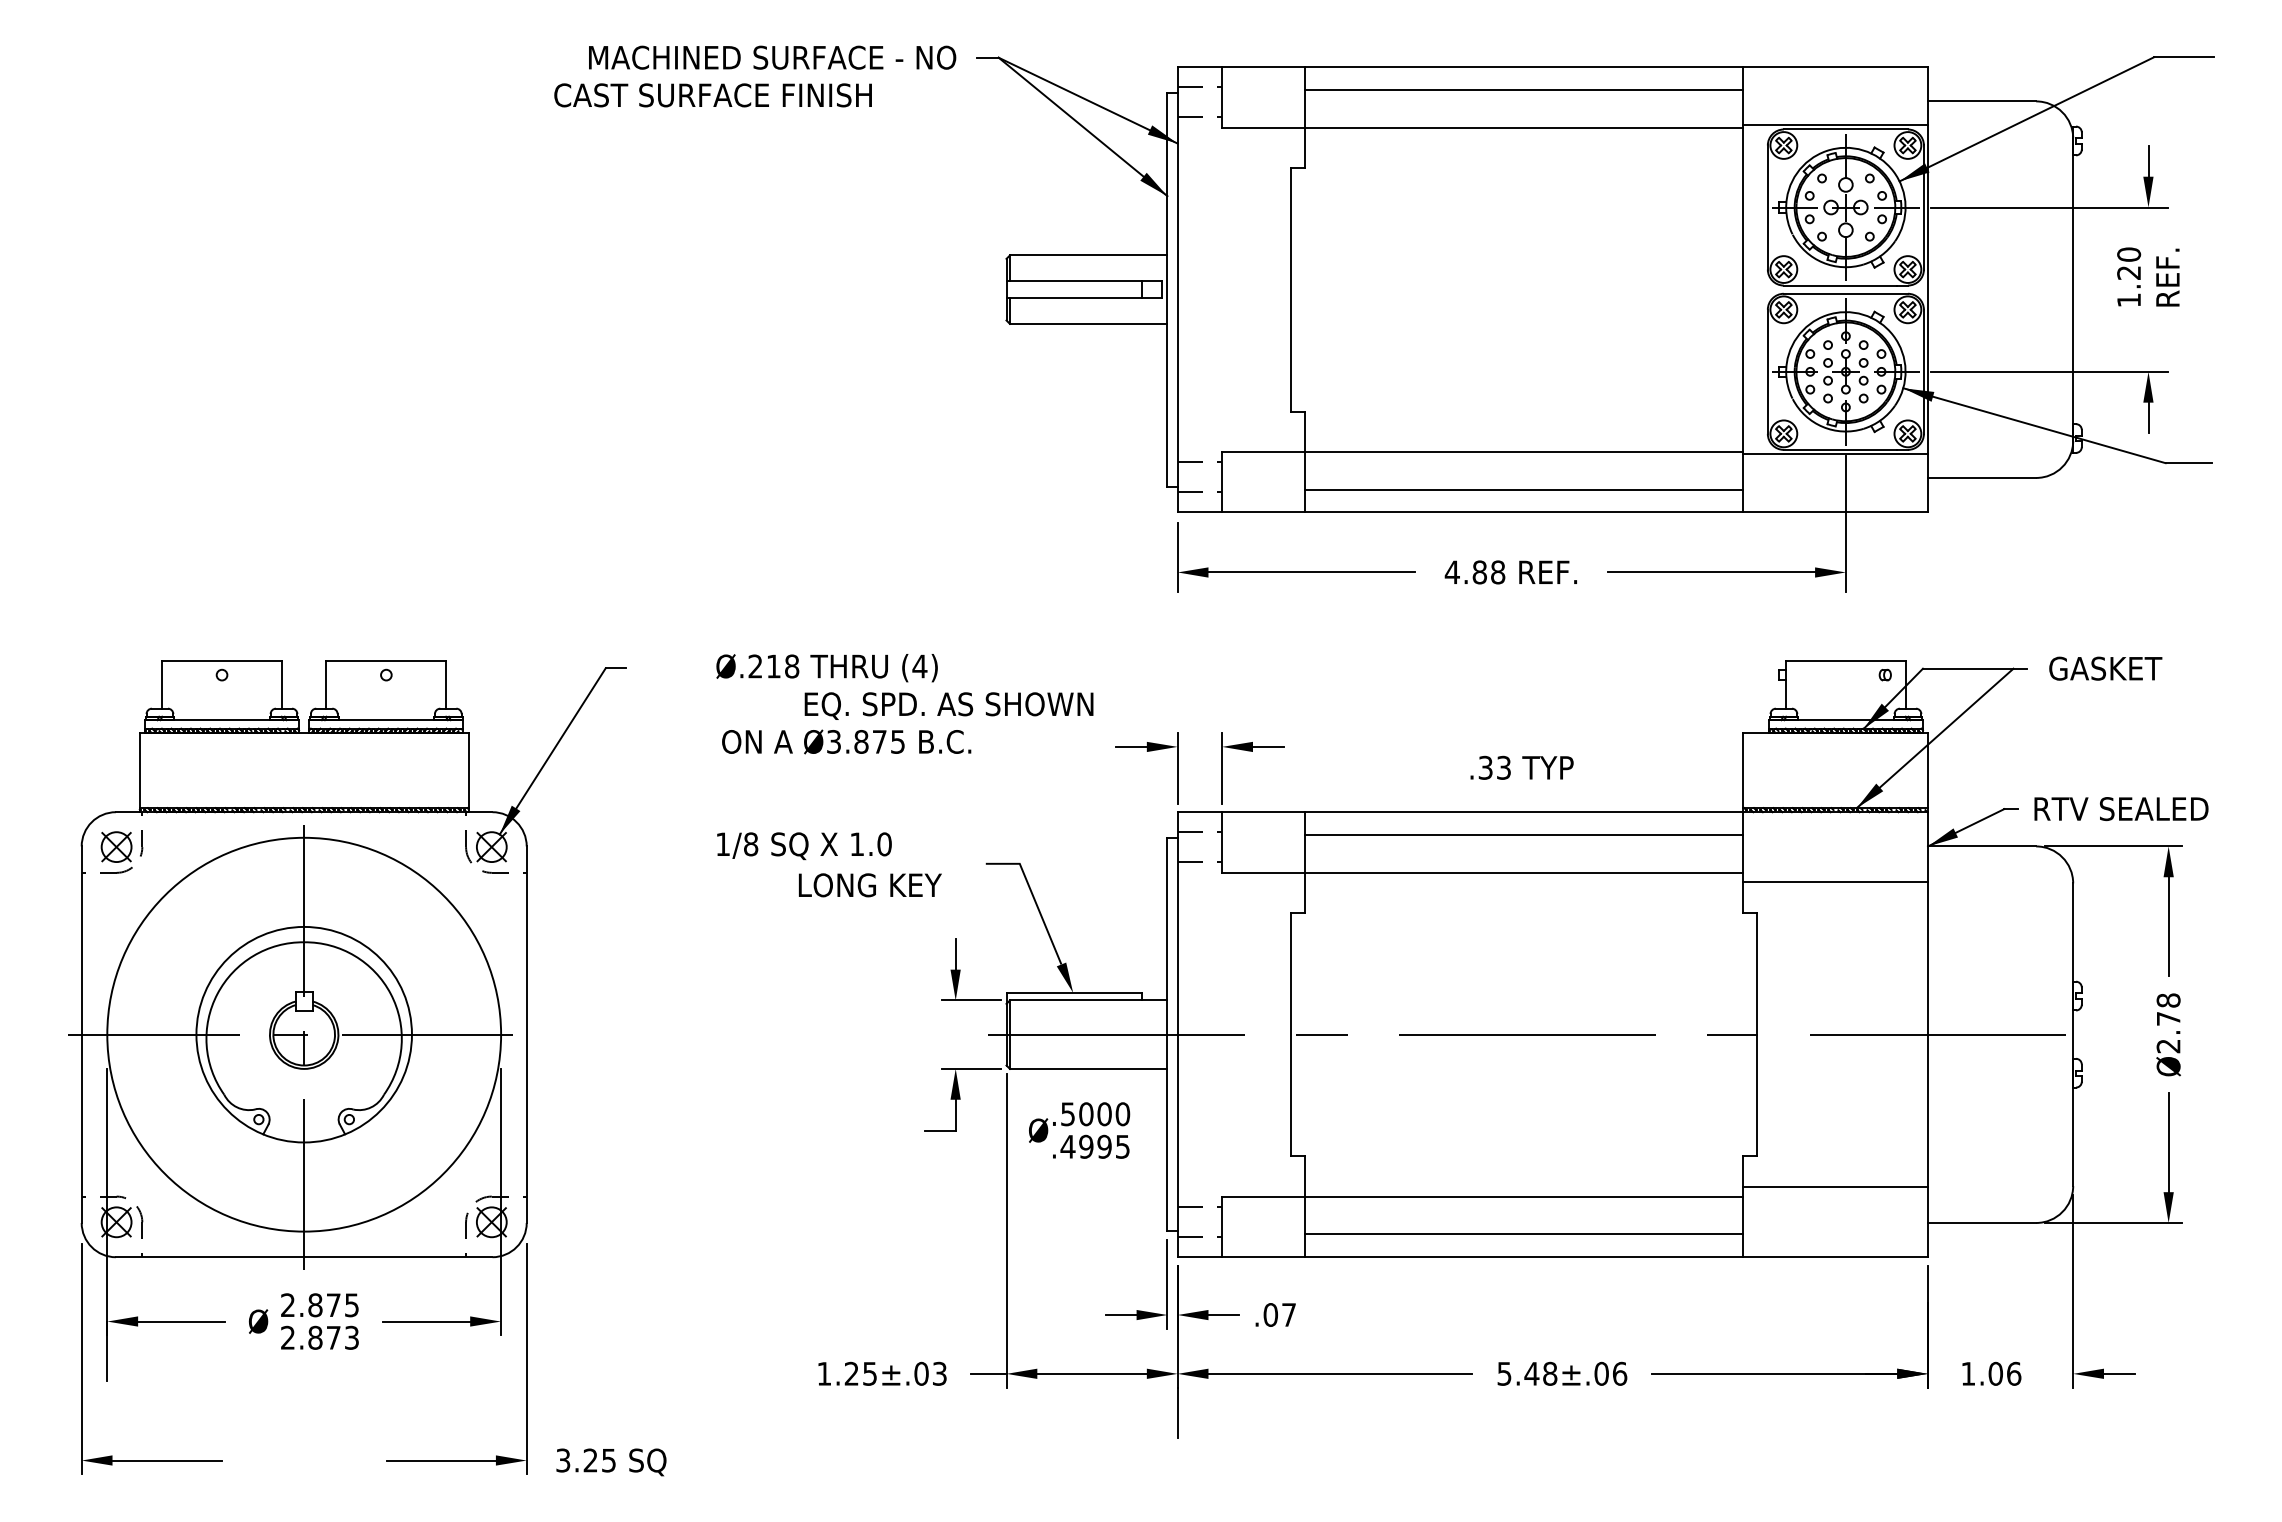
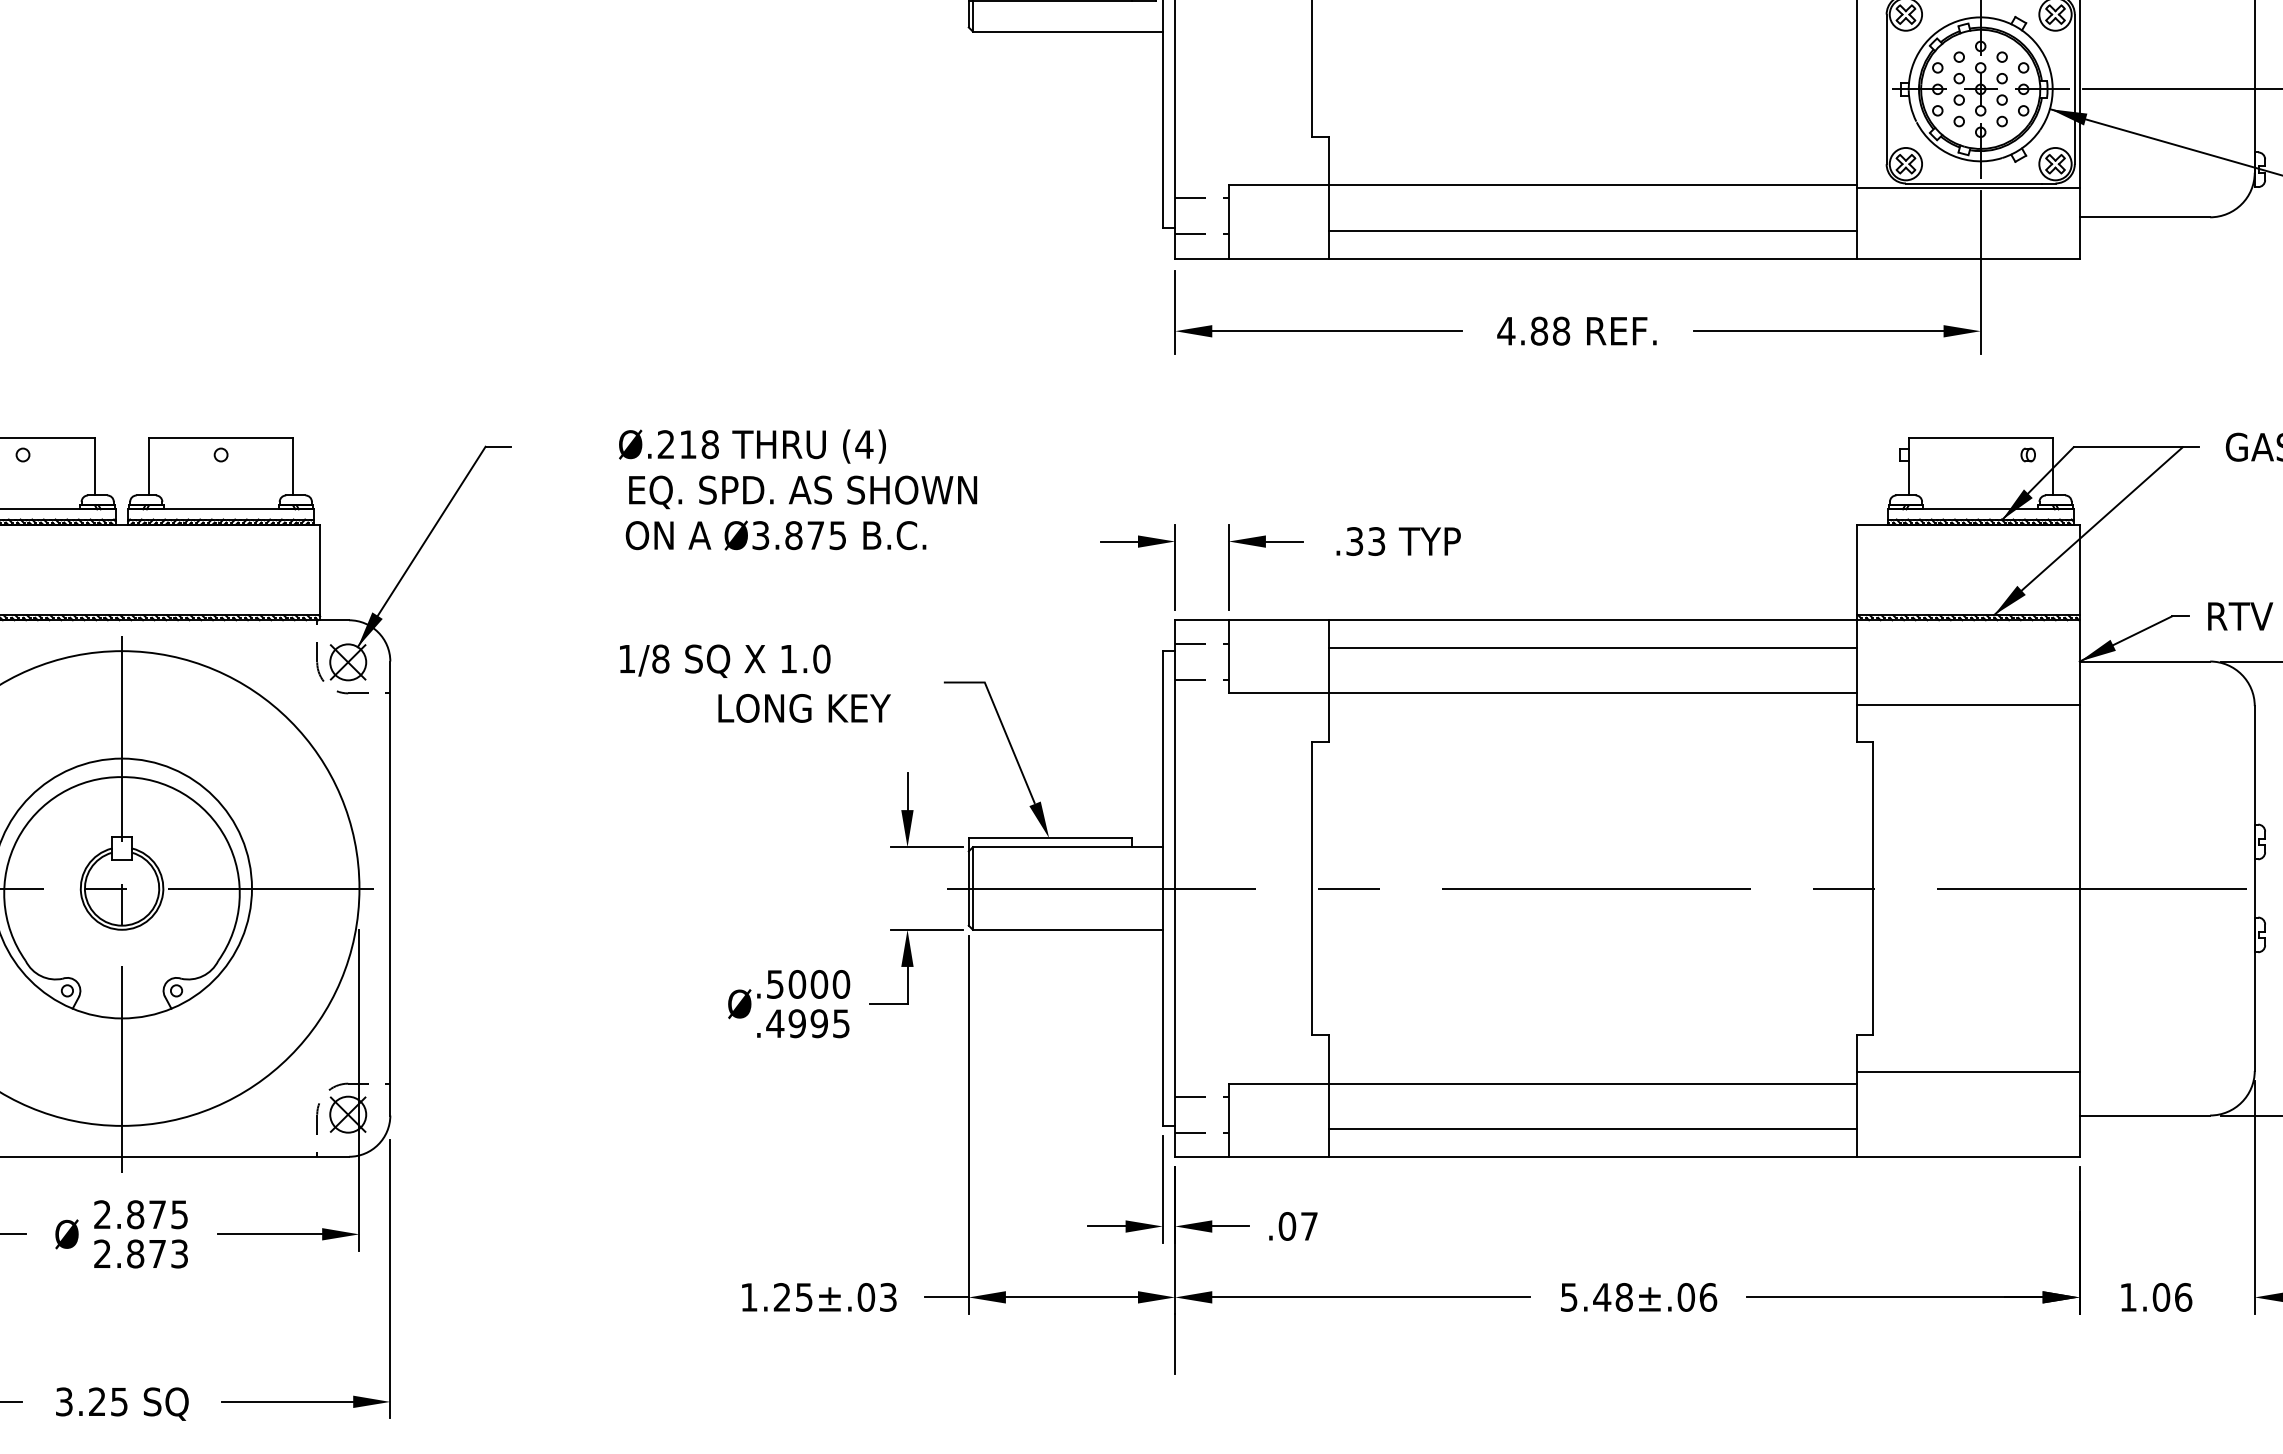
text: (948, 705) -> (802, 491), moved
text: (1521, 767) -> (1397, 541), moved
text: (1079, 1130) -> (789, 1004), moved
text: (611, 1462) -> (122, 1404), moved

